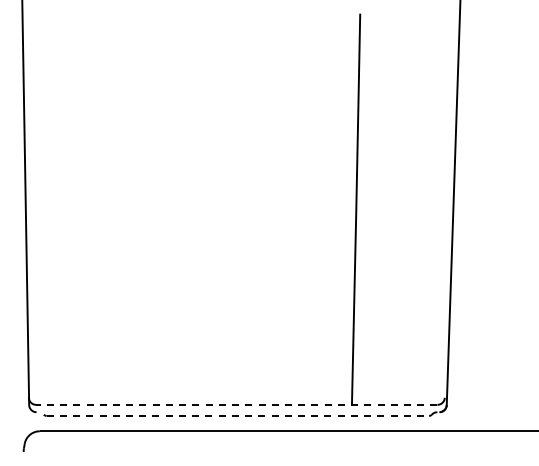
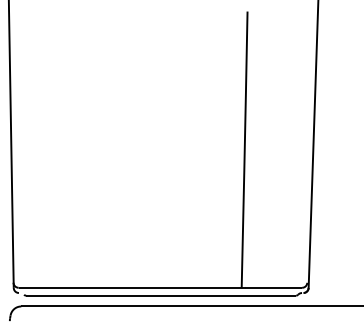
line: (236, 404) -> (160, 287), dashed -> solid
line: (238, 415) -> (161, 295), dashed -> solid

